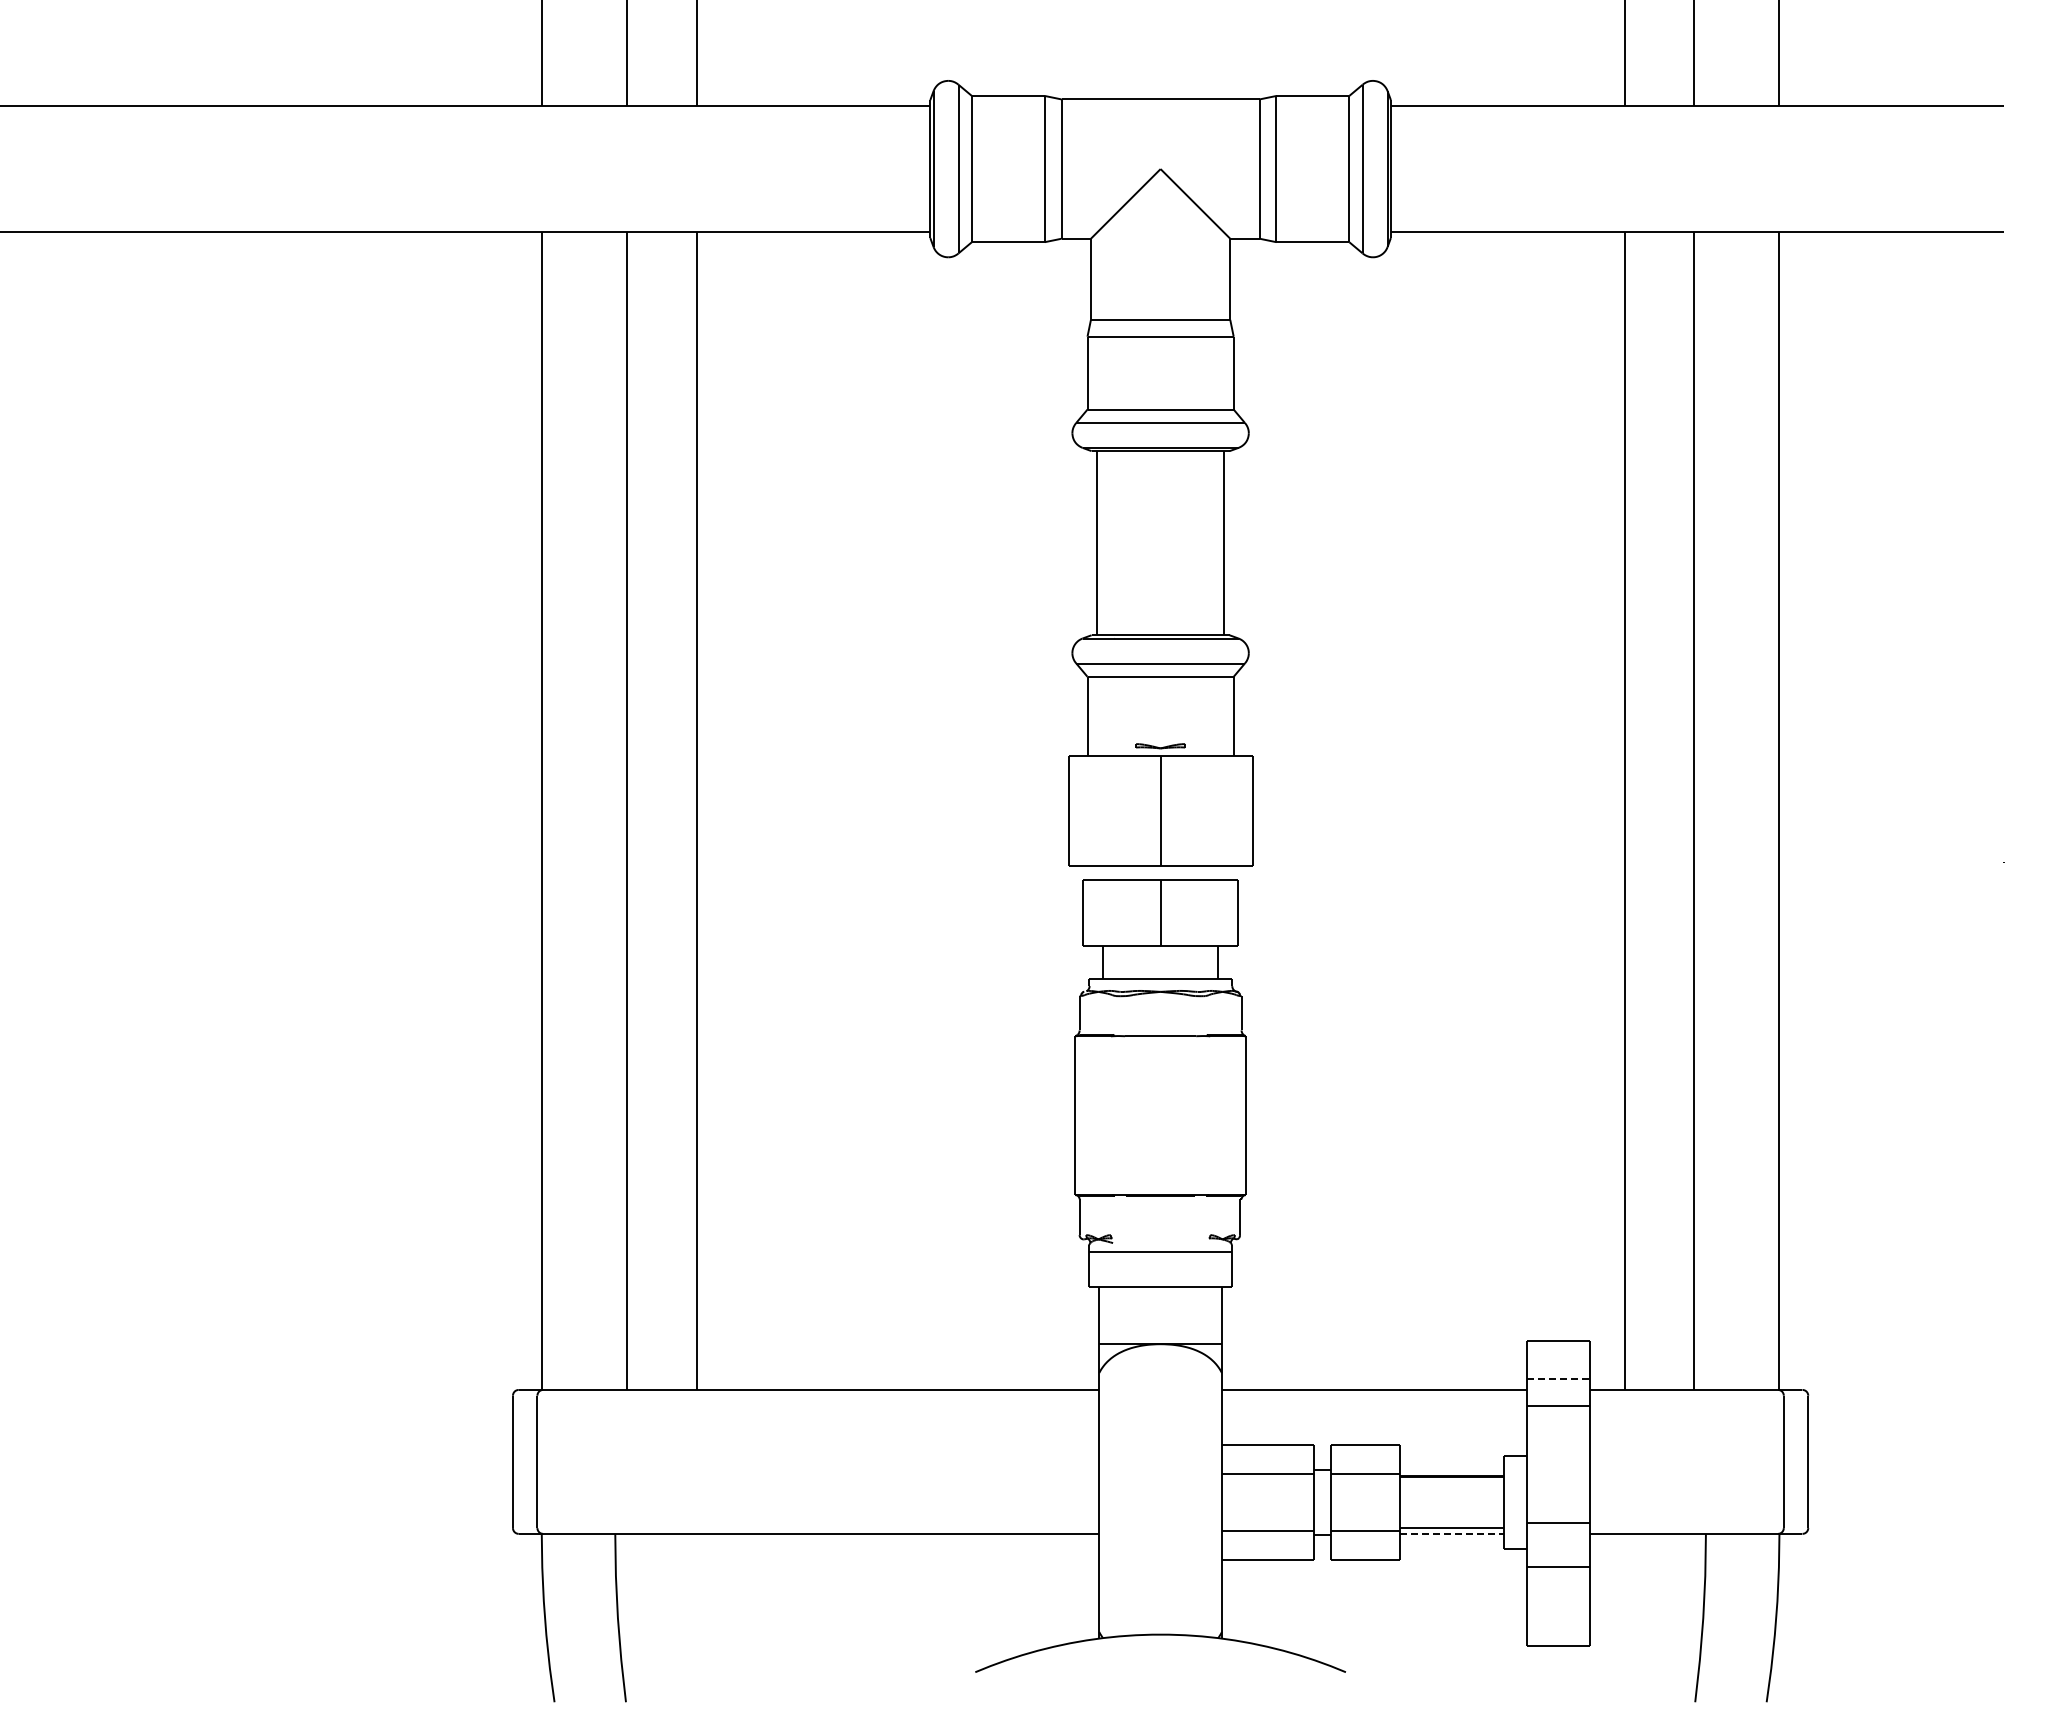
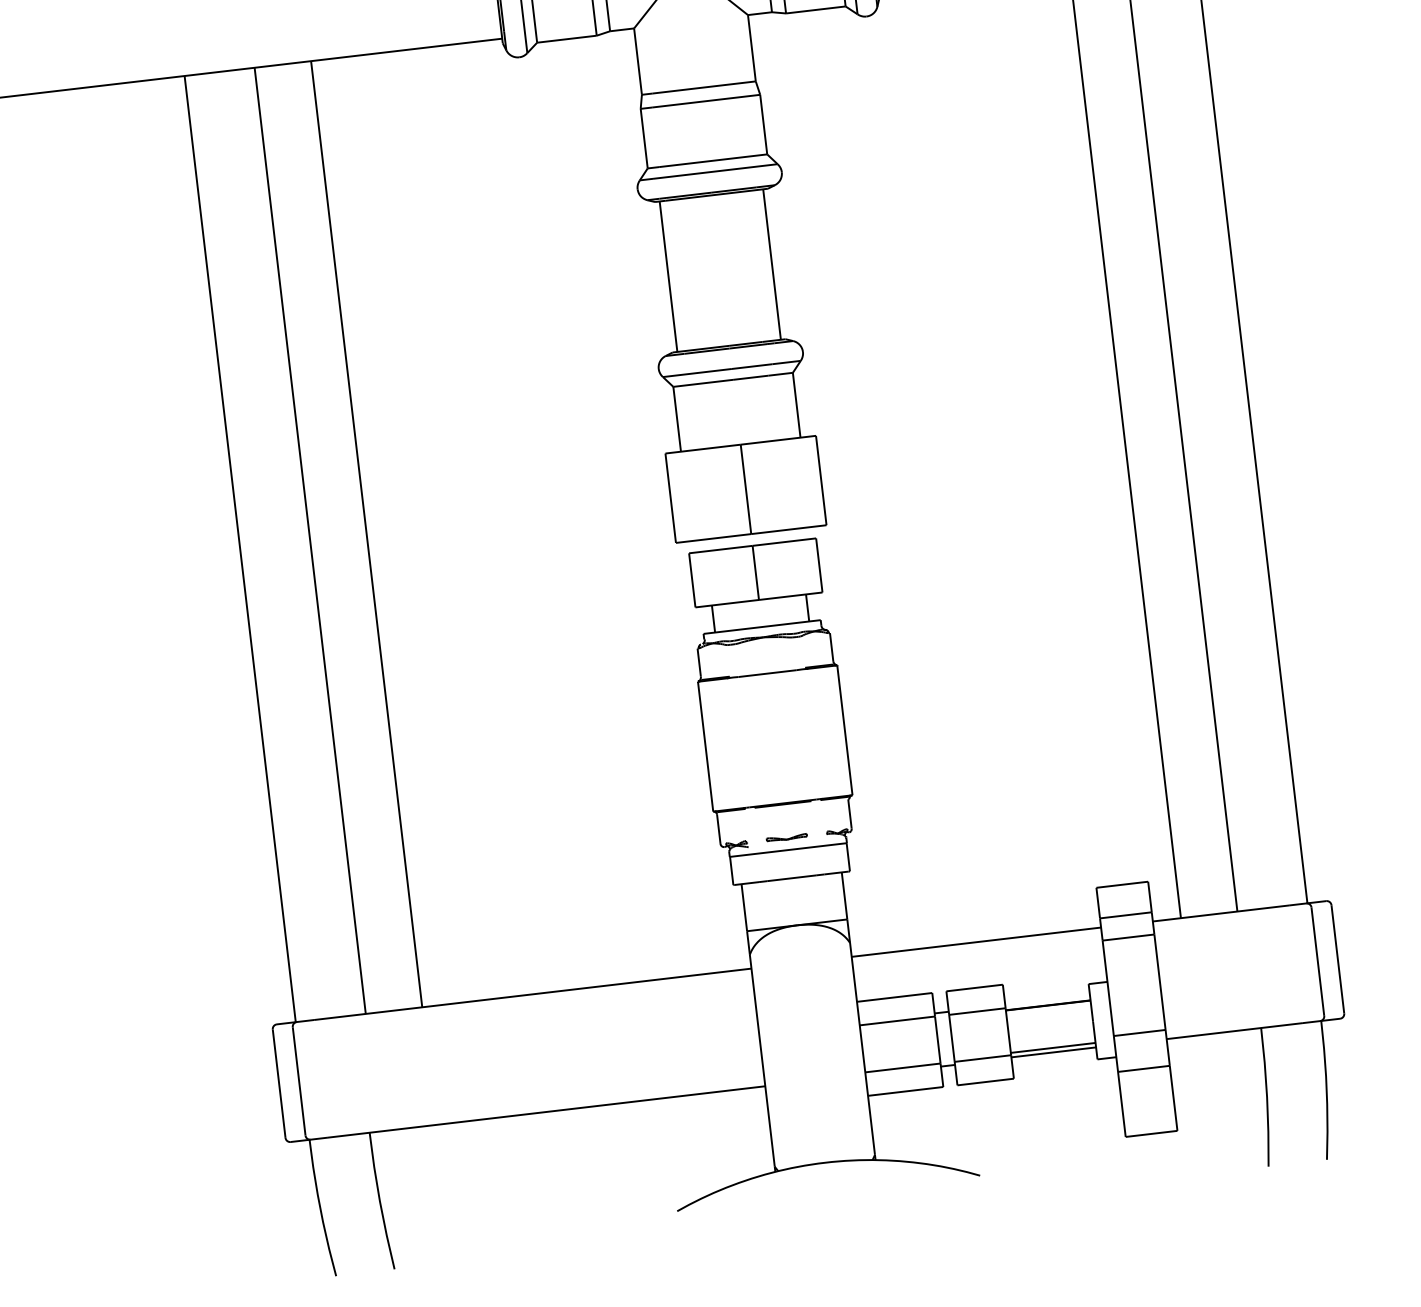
part: (1160, 746) -> (786, 838), moved
line: (1558, 1378) -> (1125, 915), dashed -> solid
line: (1452, 1533) -> (1053, 1052), dashed -> solid

